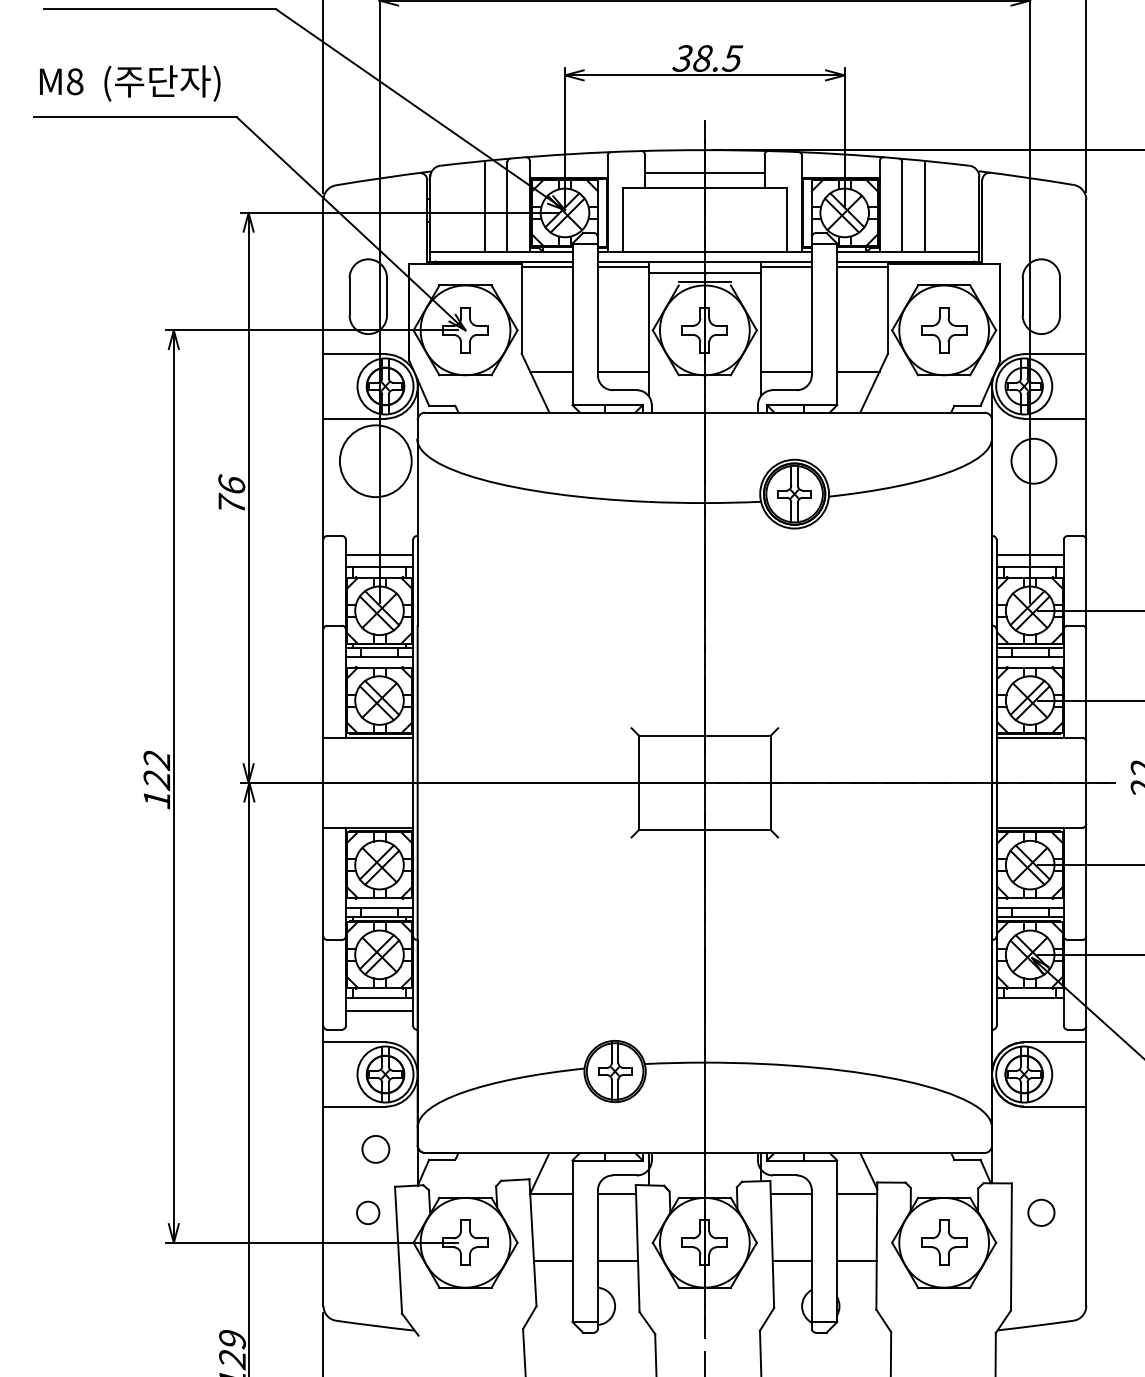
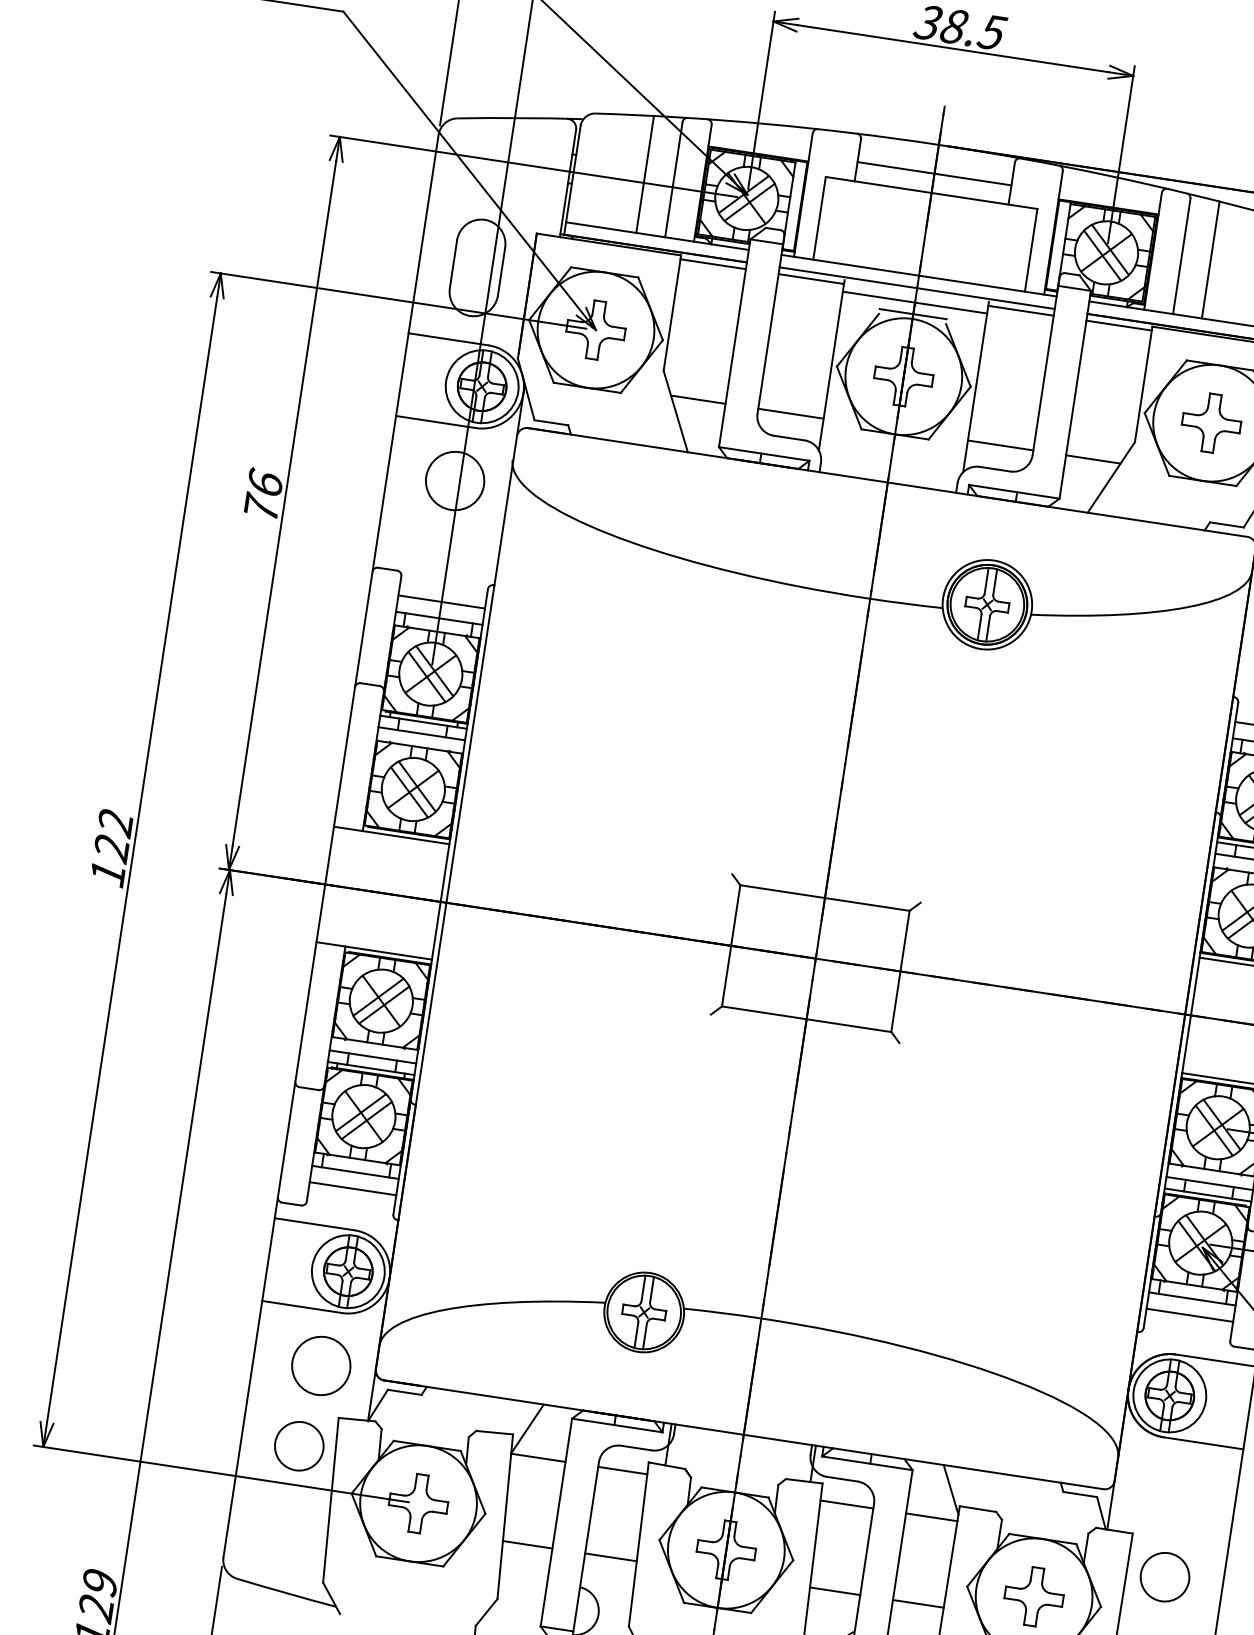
circle: (375, 460) -> (454, 479), size x0.62
line: (1029, 1010) -> (1189, 1314), added
circle: (375, 1149) -> (320, 1366), size x1.67
circle: (367, 1212) -> (298, 1445), size x1.67
circle: (1041, 1212) -> (1165, 1576), size x1.43

